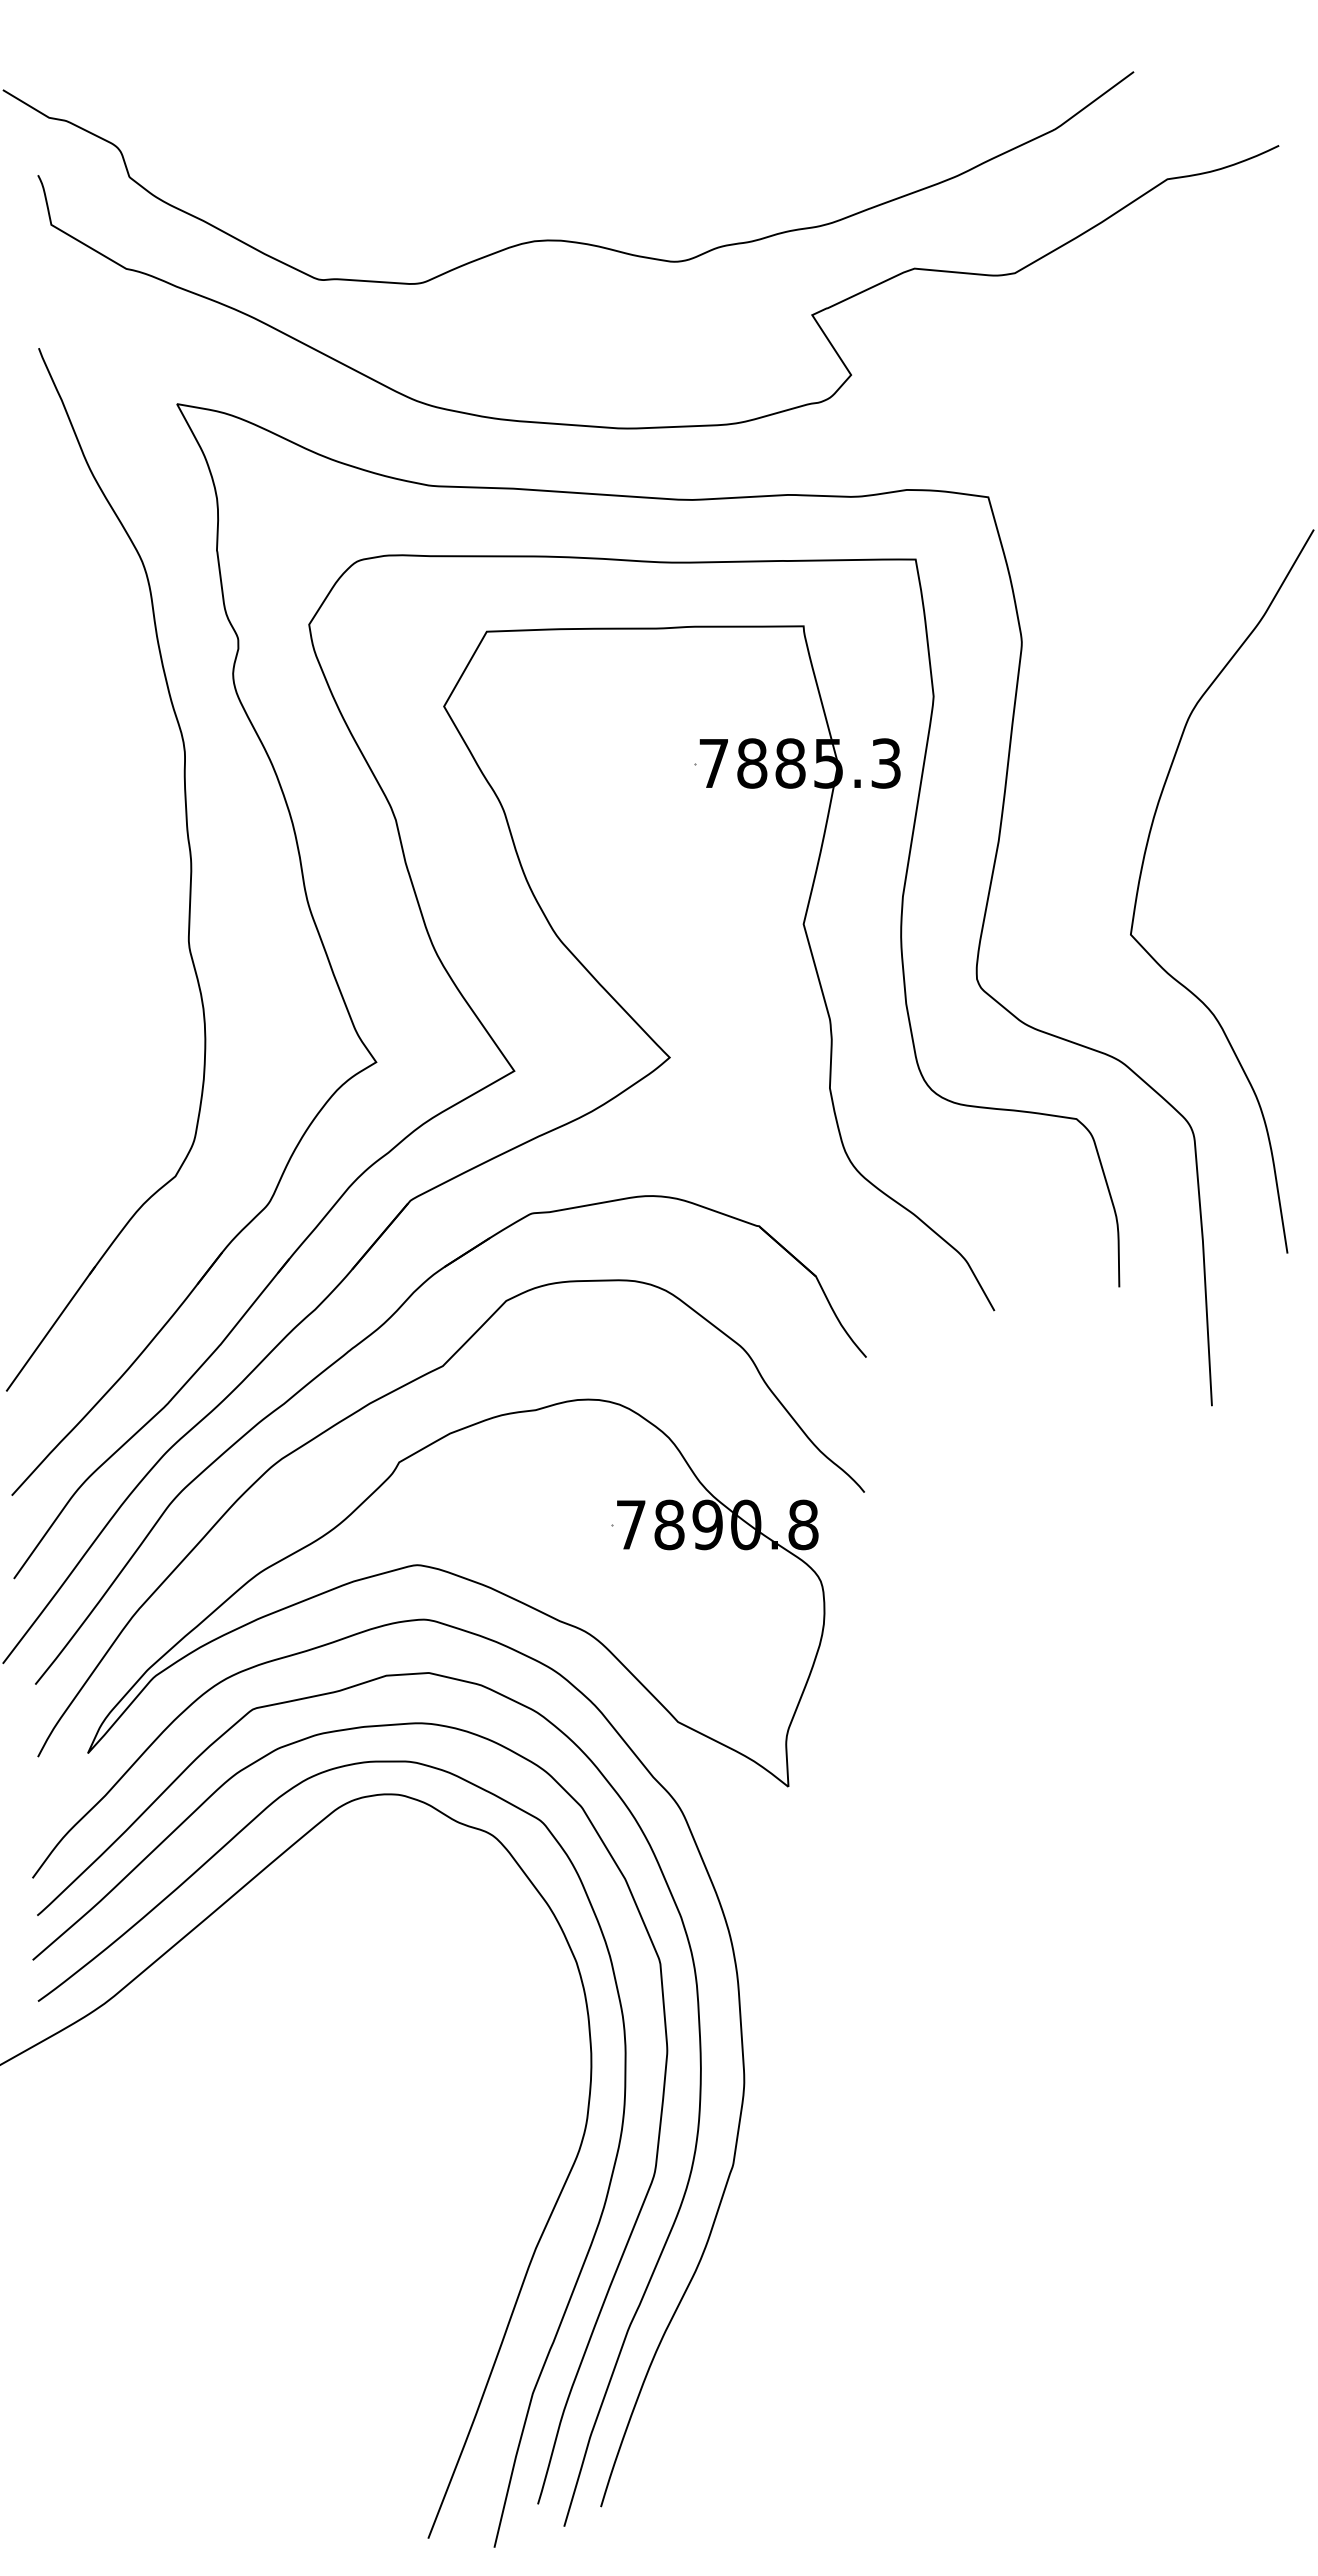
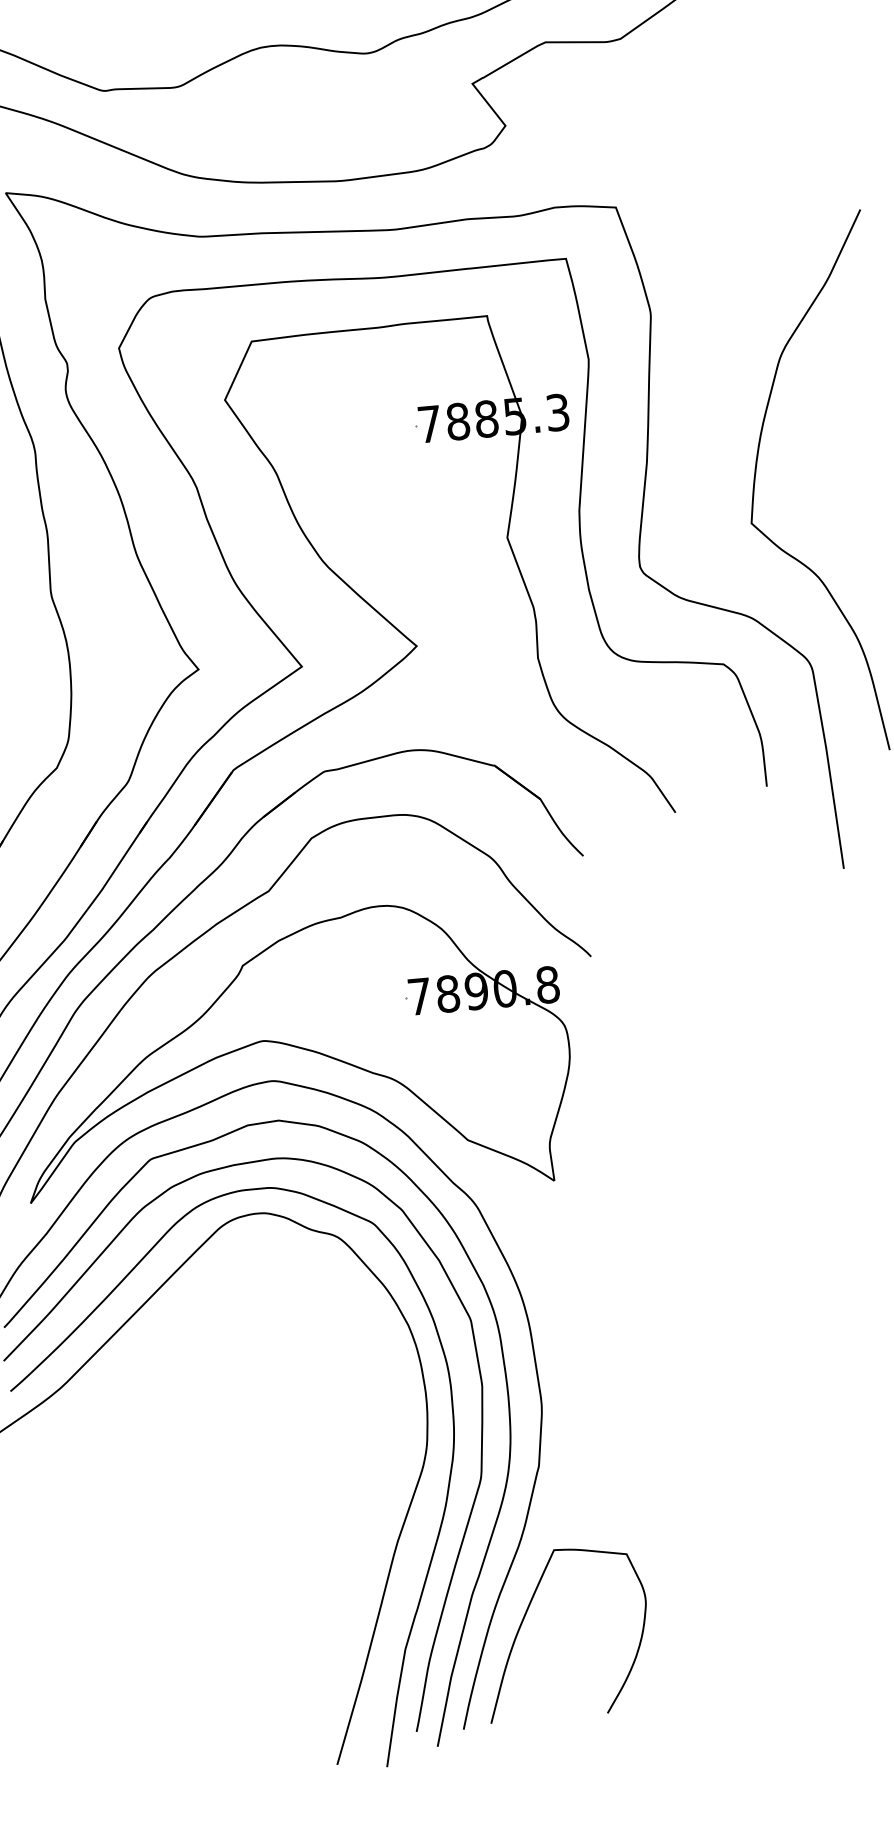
curve: (696, 2364) -> (525, 1617), added

